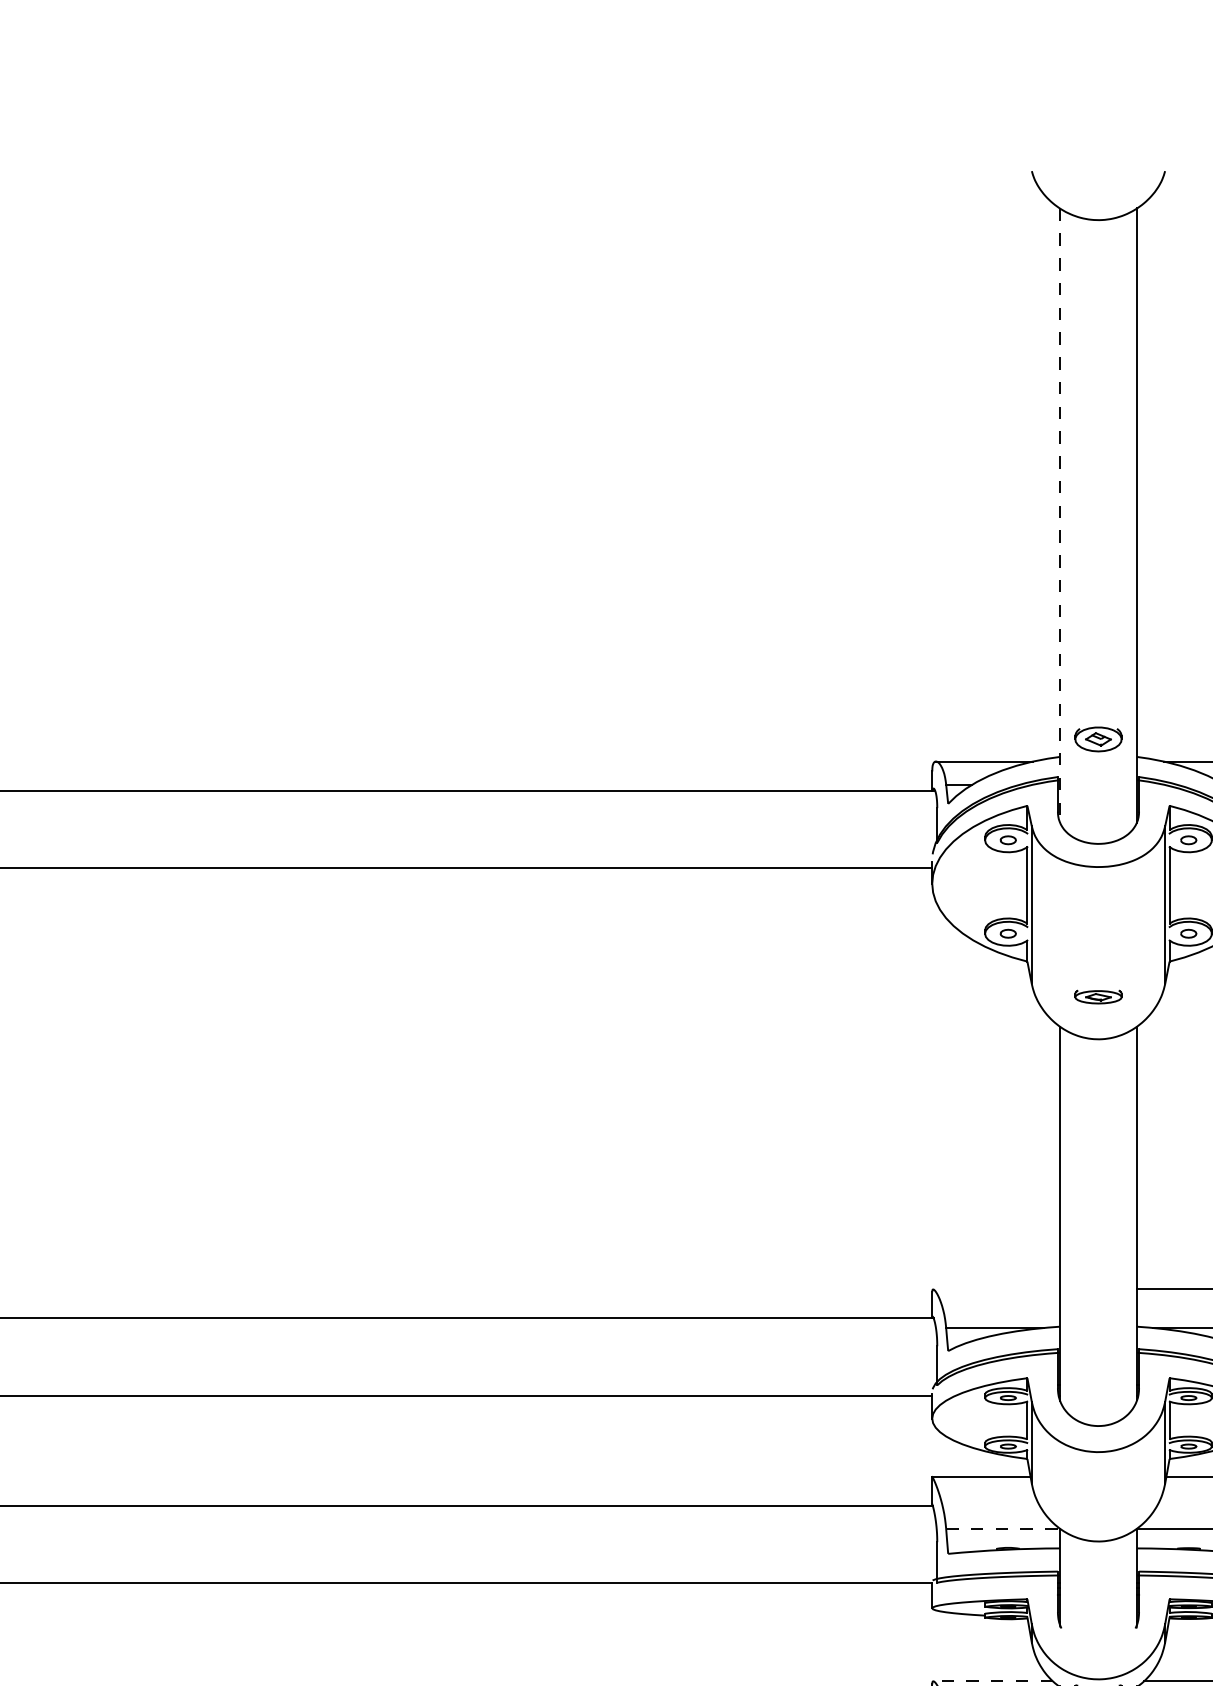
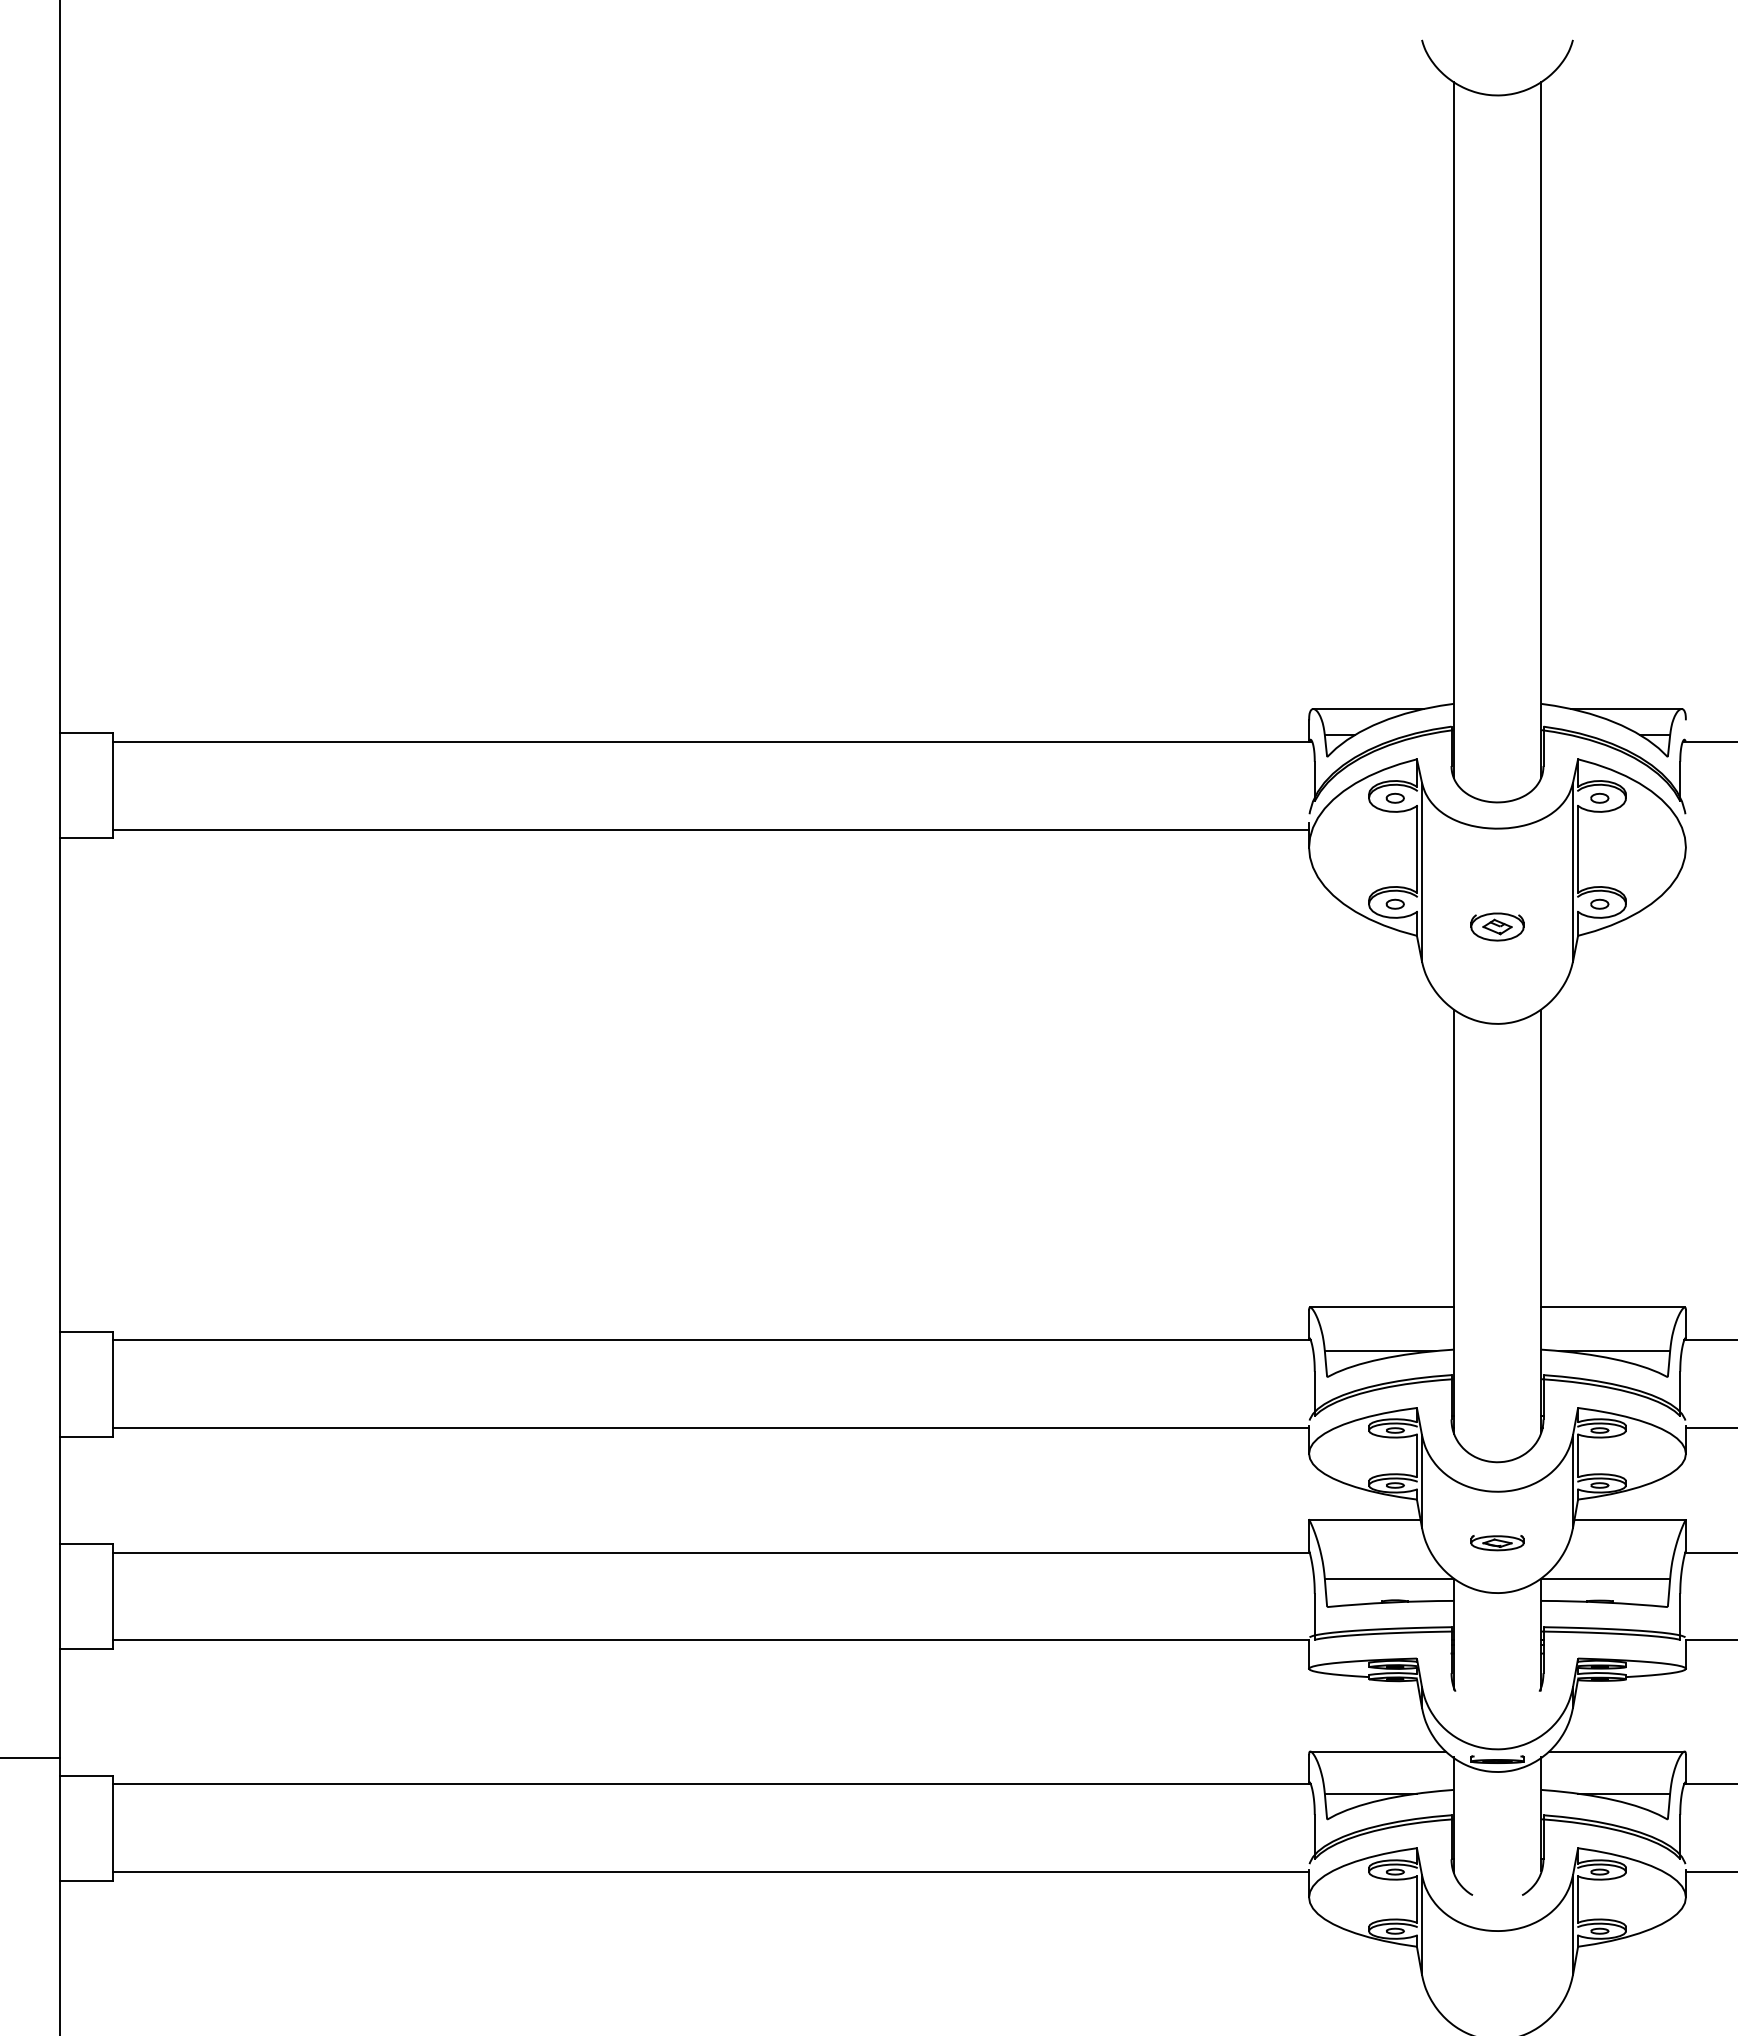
line: (1059, 515) -> (1453, 430), dashed -> solid
part: (1098, 738) -> (1497, 926), moved
part: (1098, 997) -> (1497, 1543), moved
line: (996, 1289) -> (1381, 1307), added
line: (1003, 1528) -> (1389, 1578), dashed -> solid
line: (993, 1681) -> (1378, 1751), dashed -> solid

